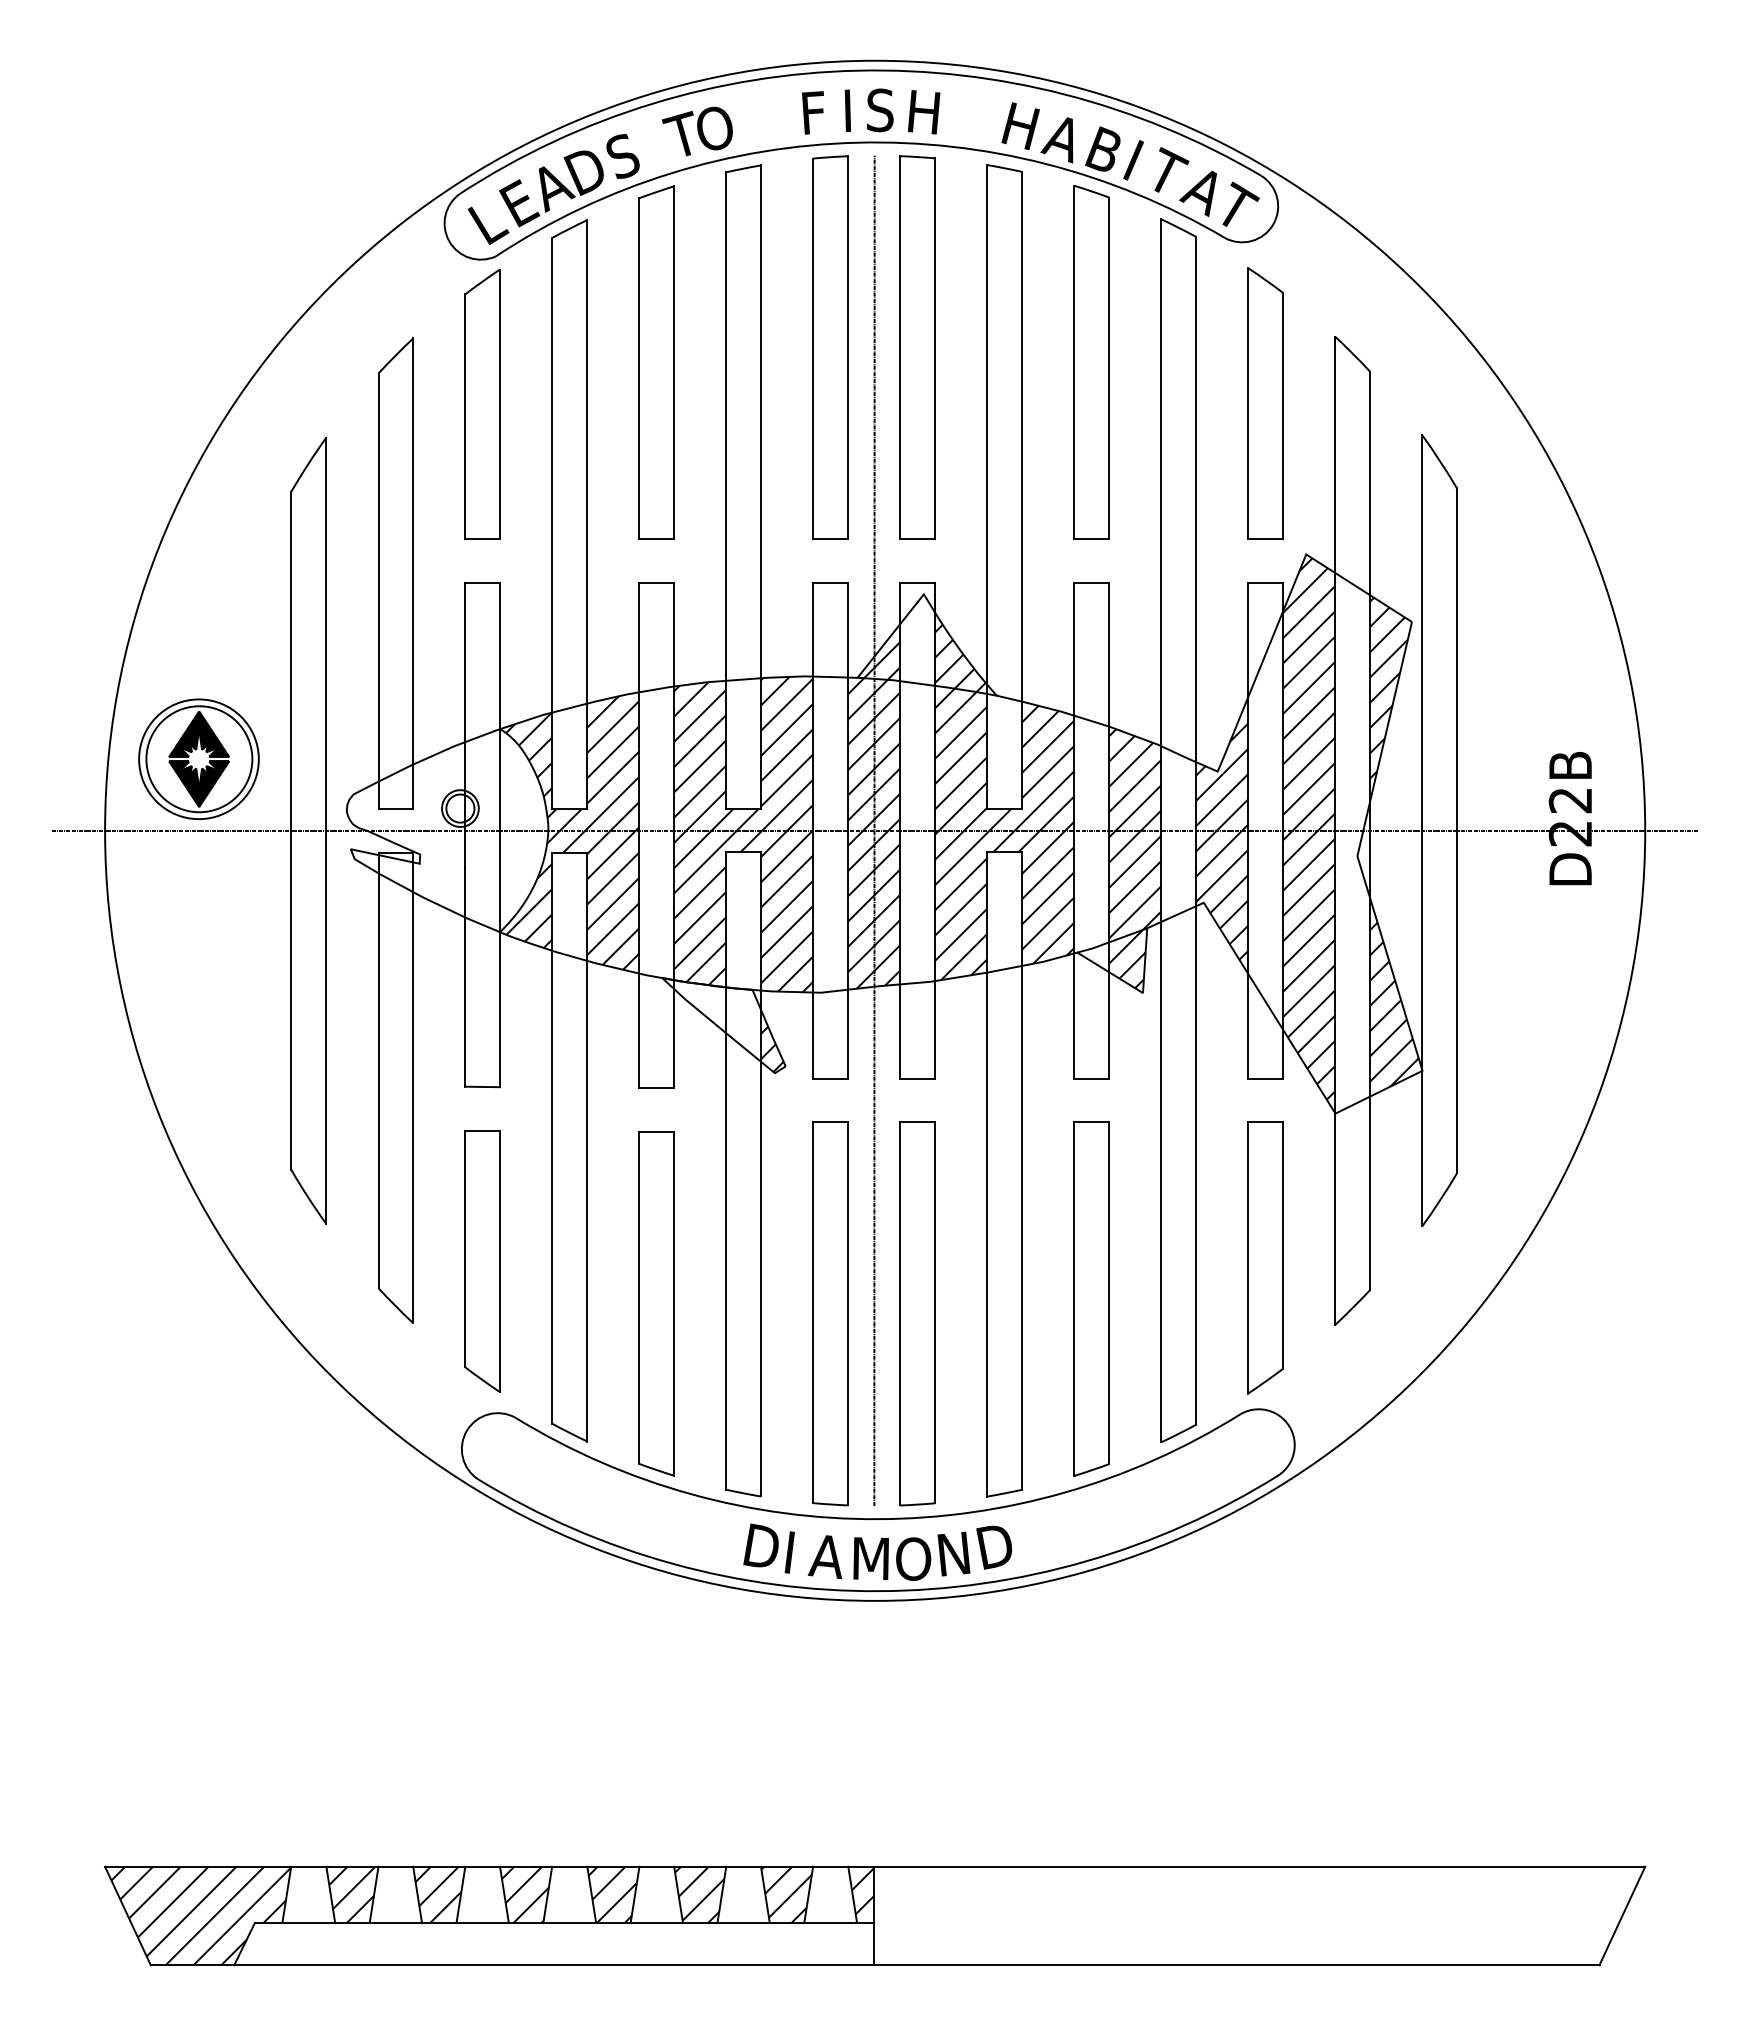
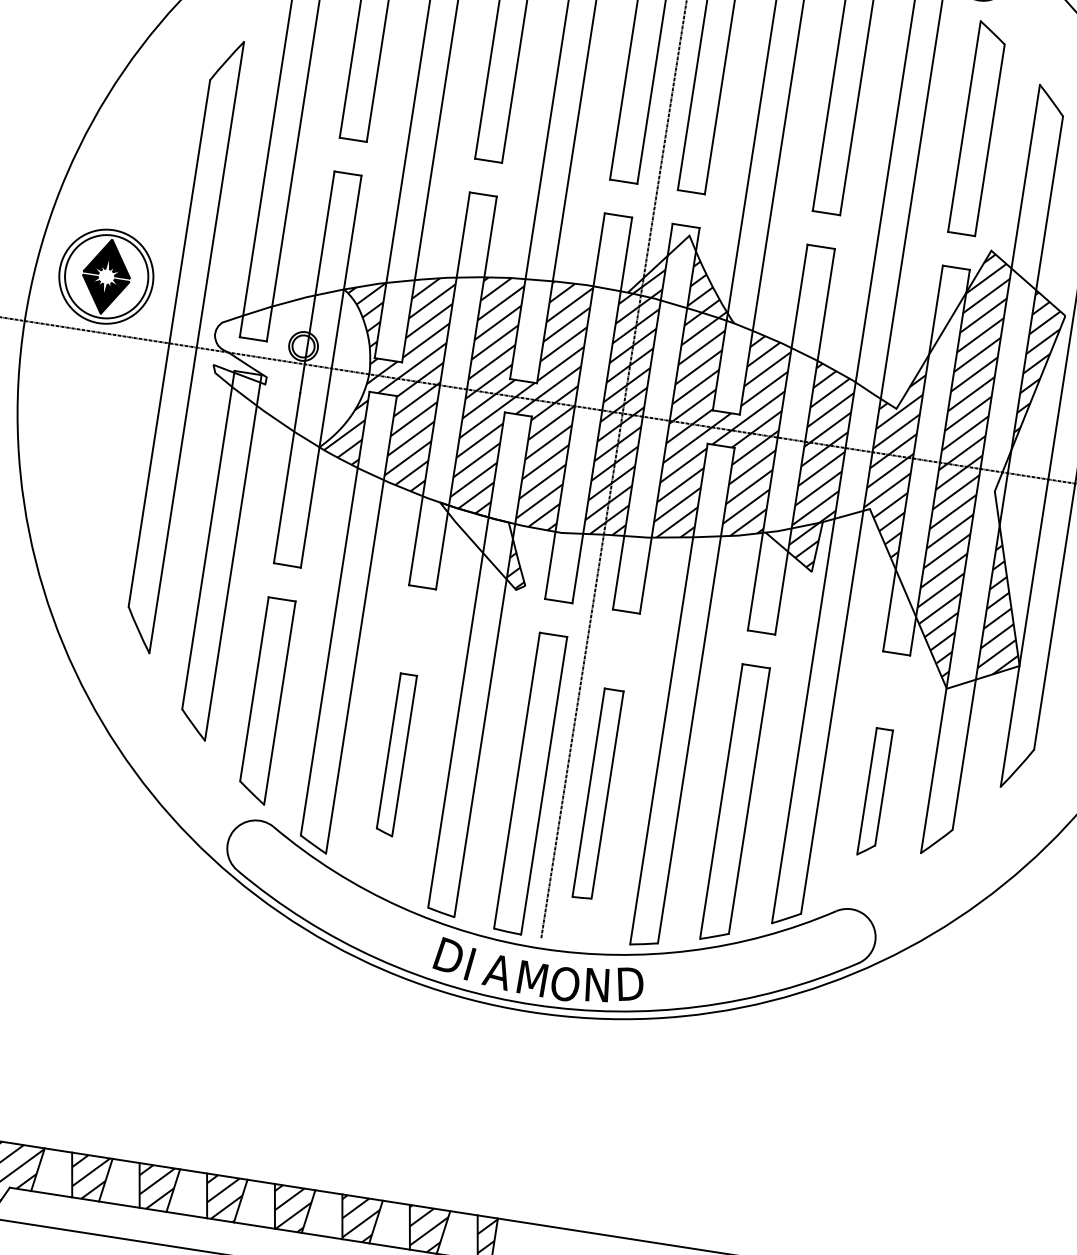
part: (1265, 1257) -> (875, 792), size x0.6
part: (656, 1303) -> (396, 754), size x0.6
part: (917, 1313) -> (598, 793), size x0.7

